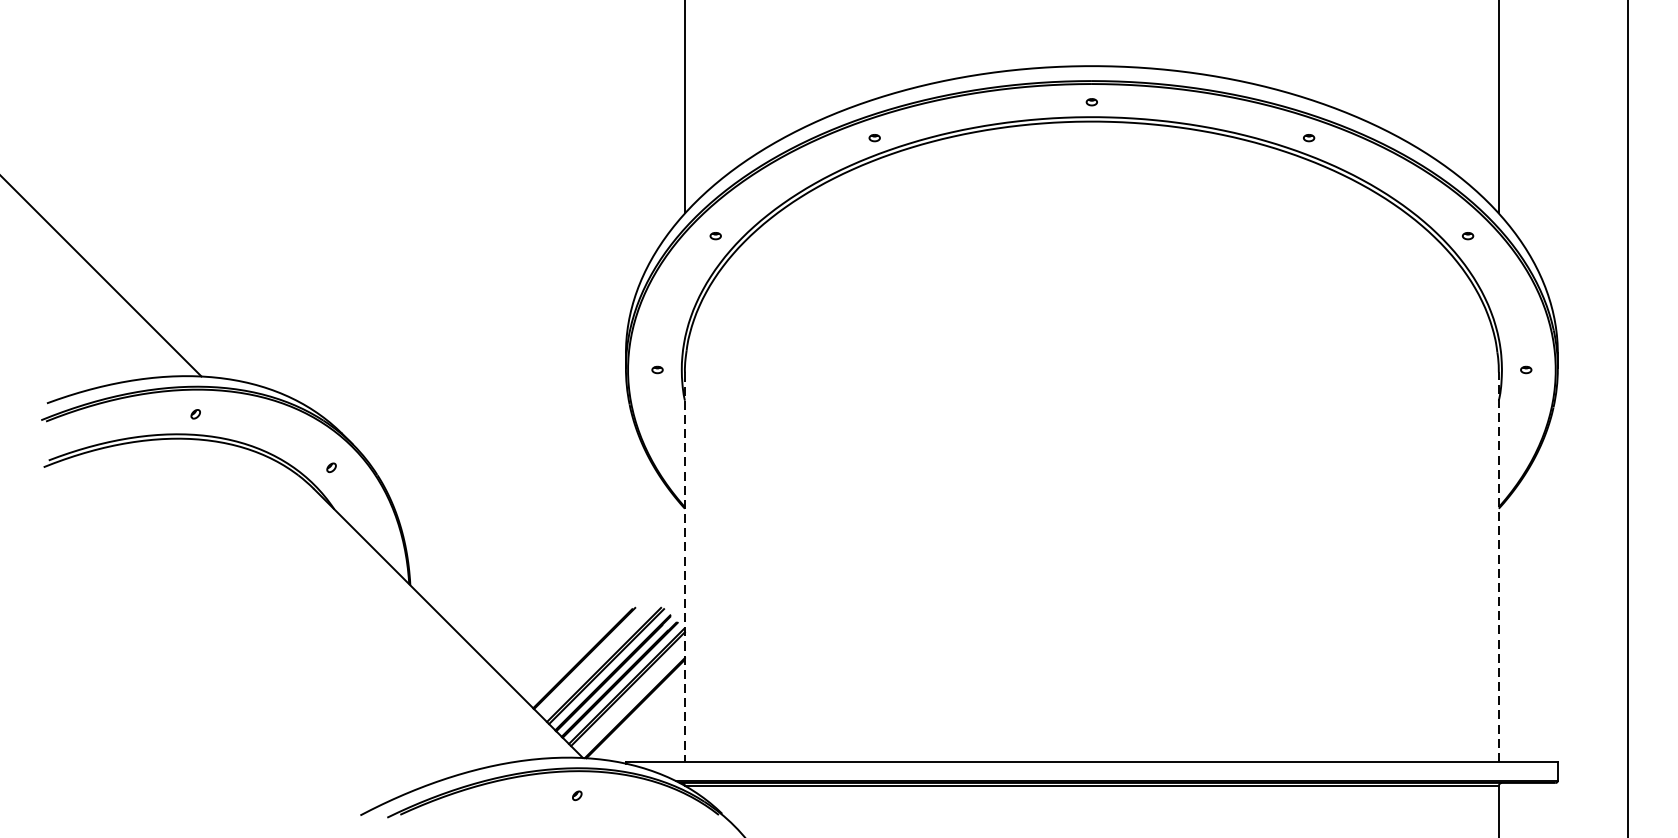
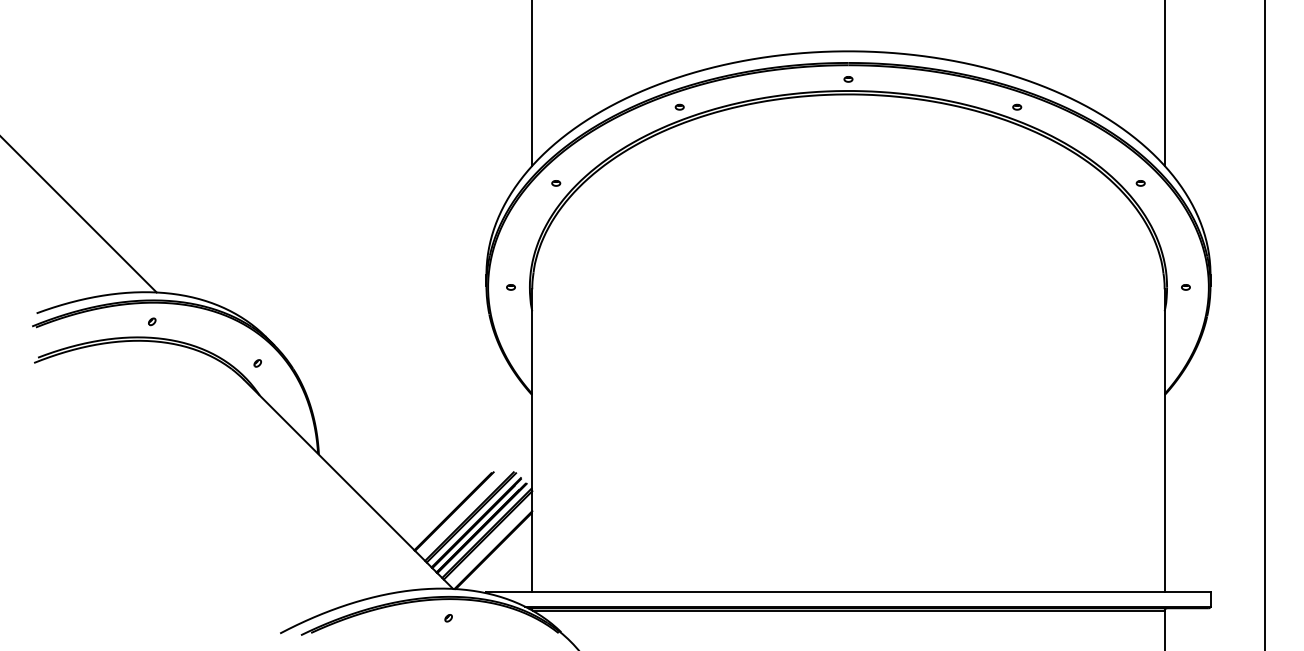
line: (1498, 567) -> (1164, 440), dashed -> solid
line: (685, 568) -> (532, 441), dashed -> solid

